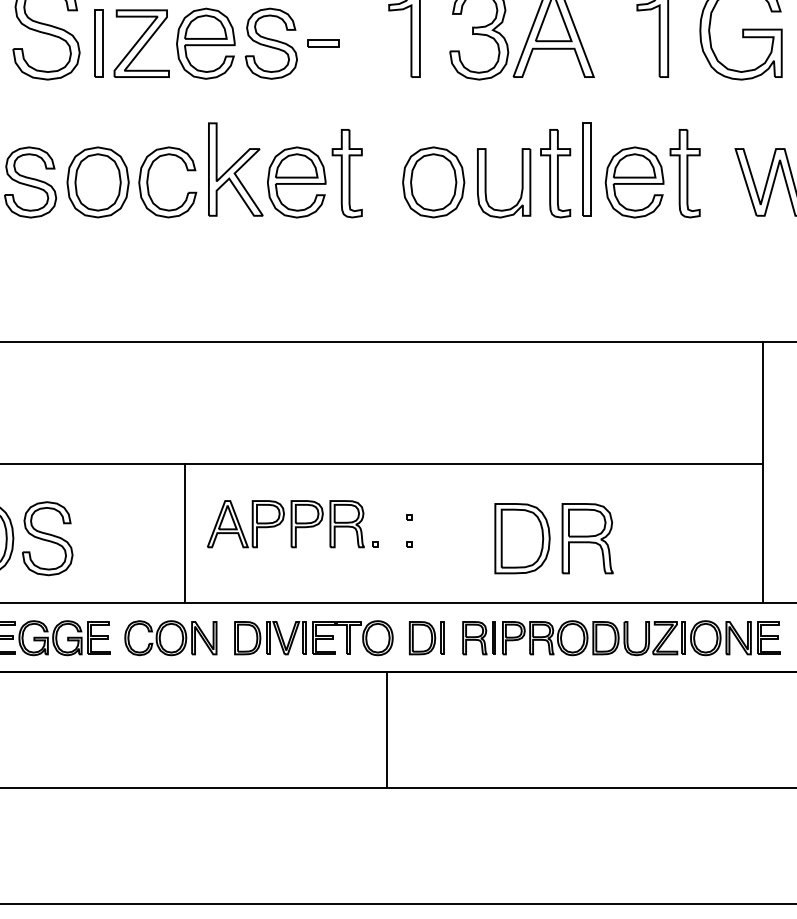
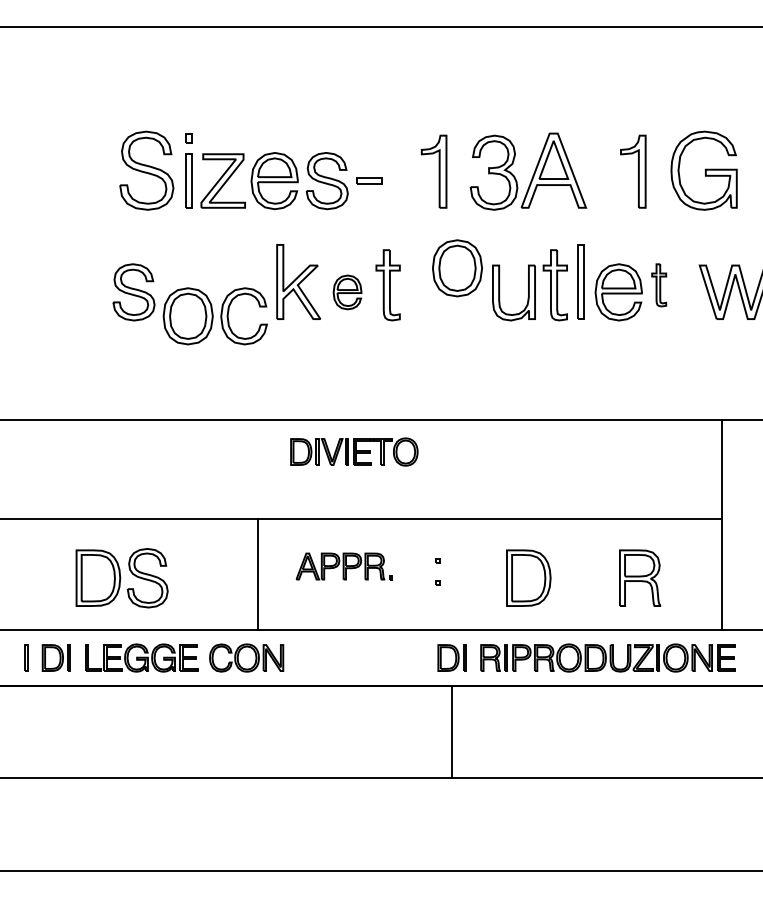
part: (684, 173) -> (658, 285), size x0.6
part: (130, 182) -> (214, 316), moved
part: (296, 182) -> (347, 292), size x0.6
part: (433, 182) -> (457, 268), moved
part: (291, 524) -> (343, 566), size x0.7
part: (588, 537) -> (640, 577), moved
part: (314, 637) -> (354, 451), moved
line: (387, 729) -> (452, 731), moved

